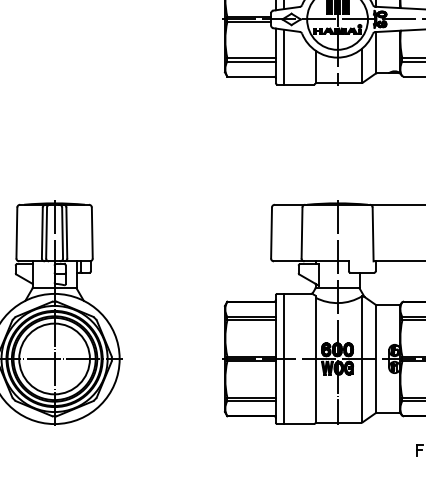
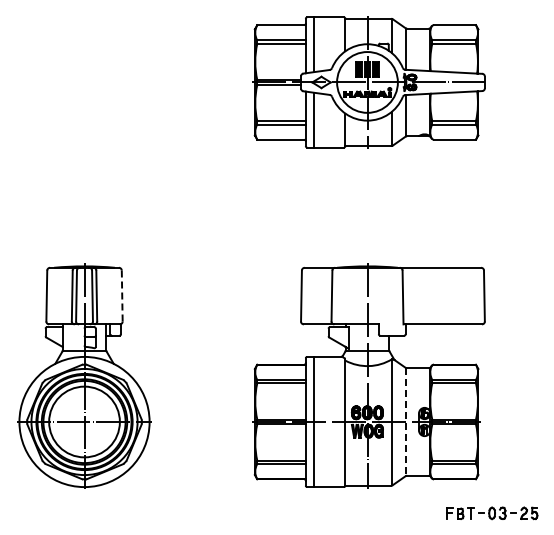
line: (92, 232) -> (122, 295), solid -> dashed
line: (376, 359) -> (406, 422), solid -> dashed

